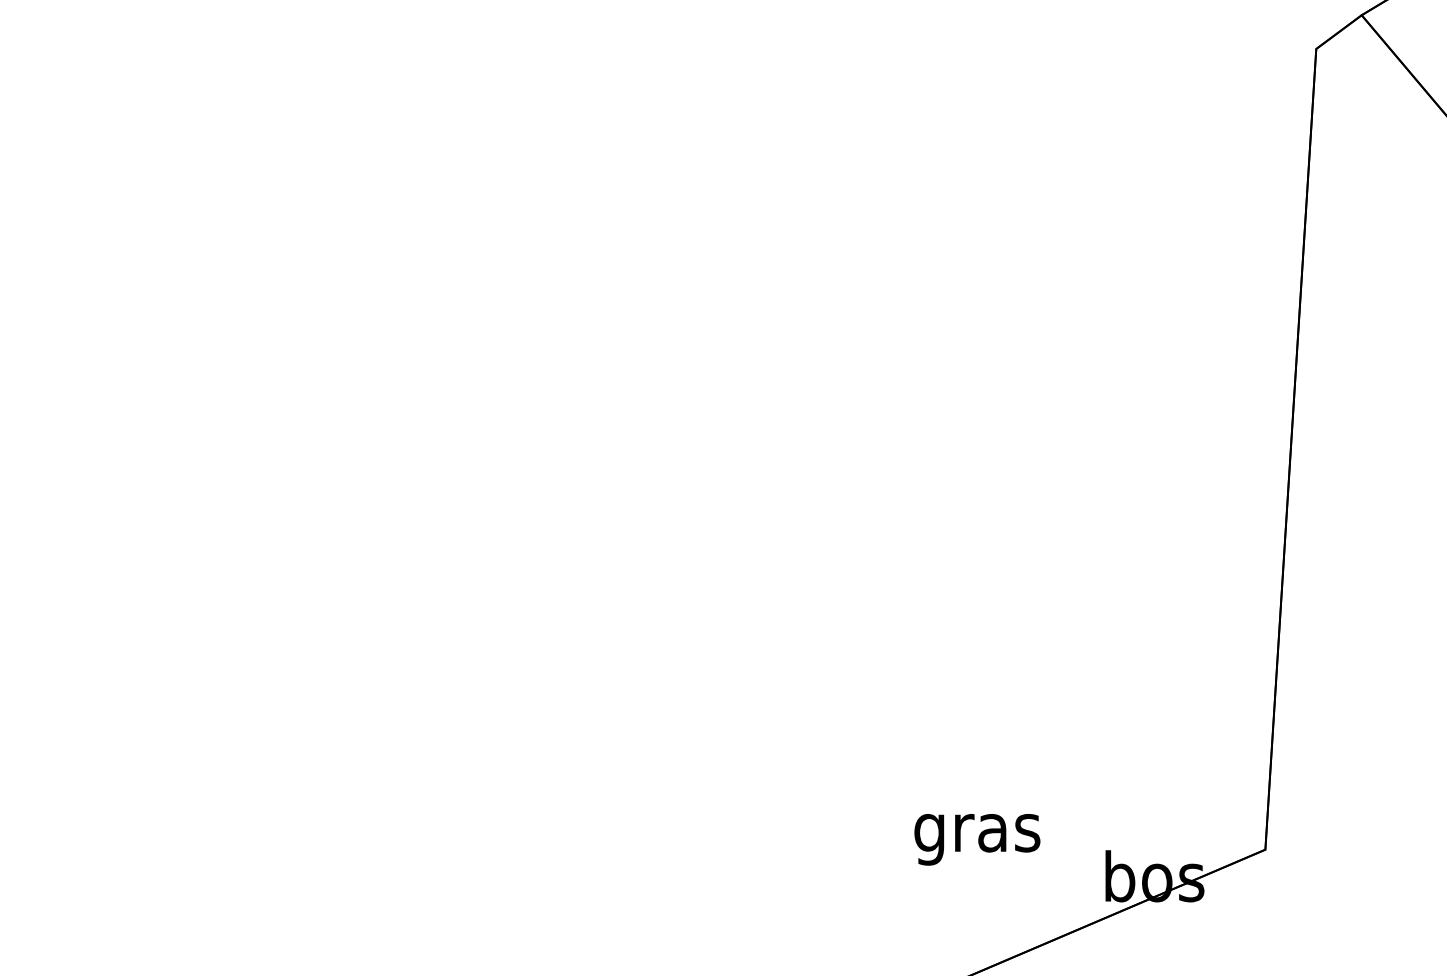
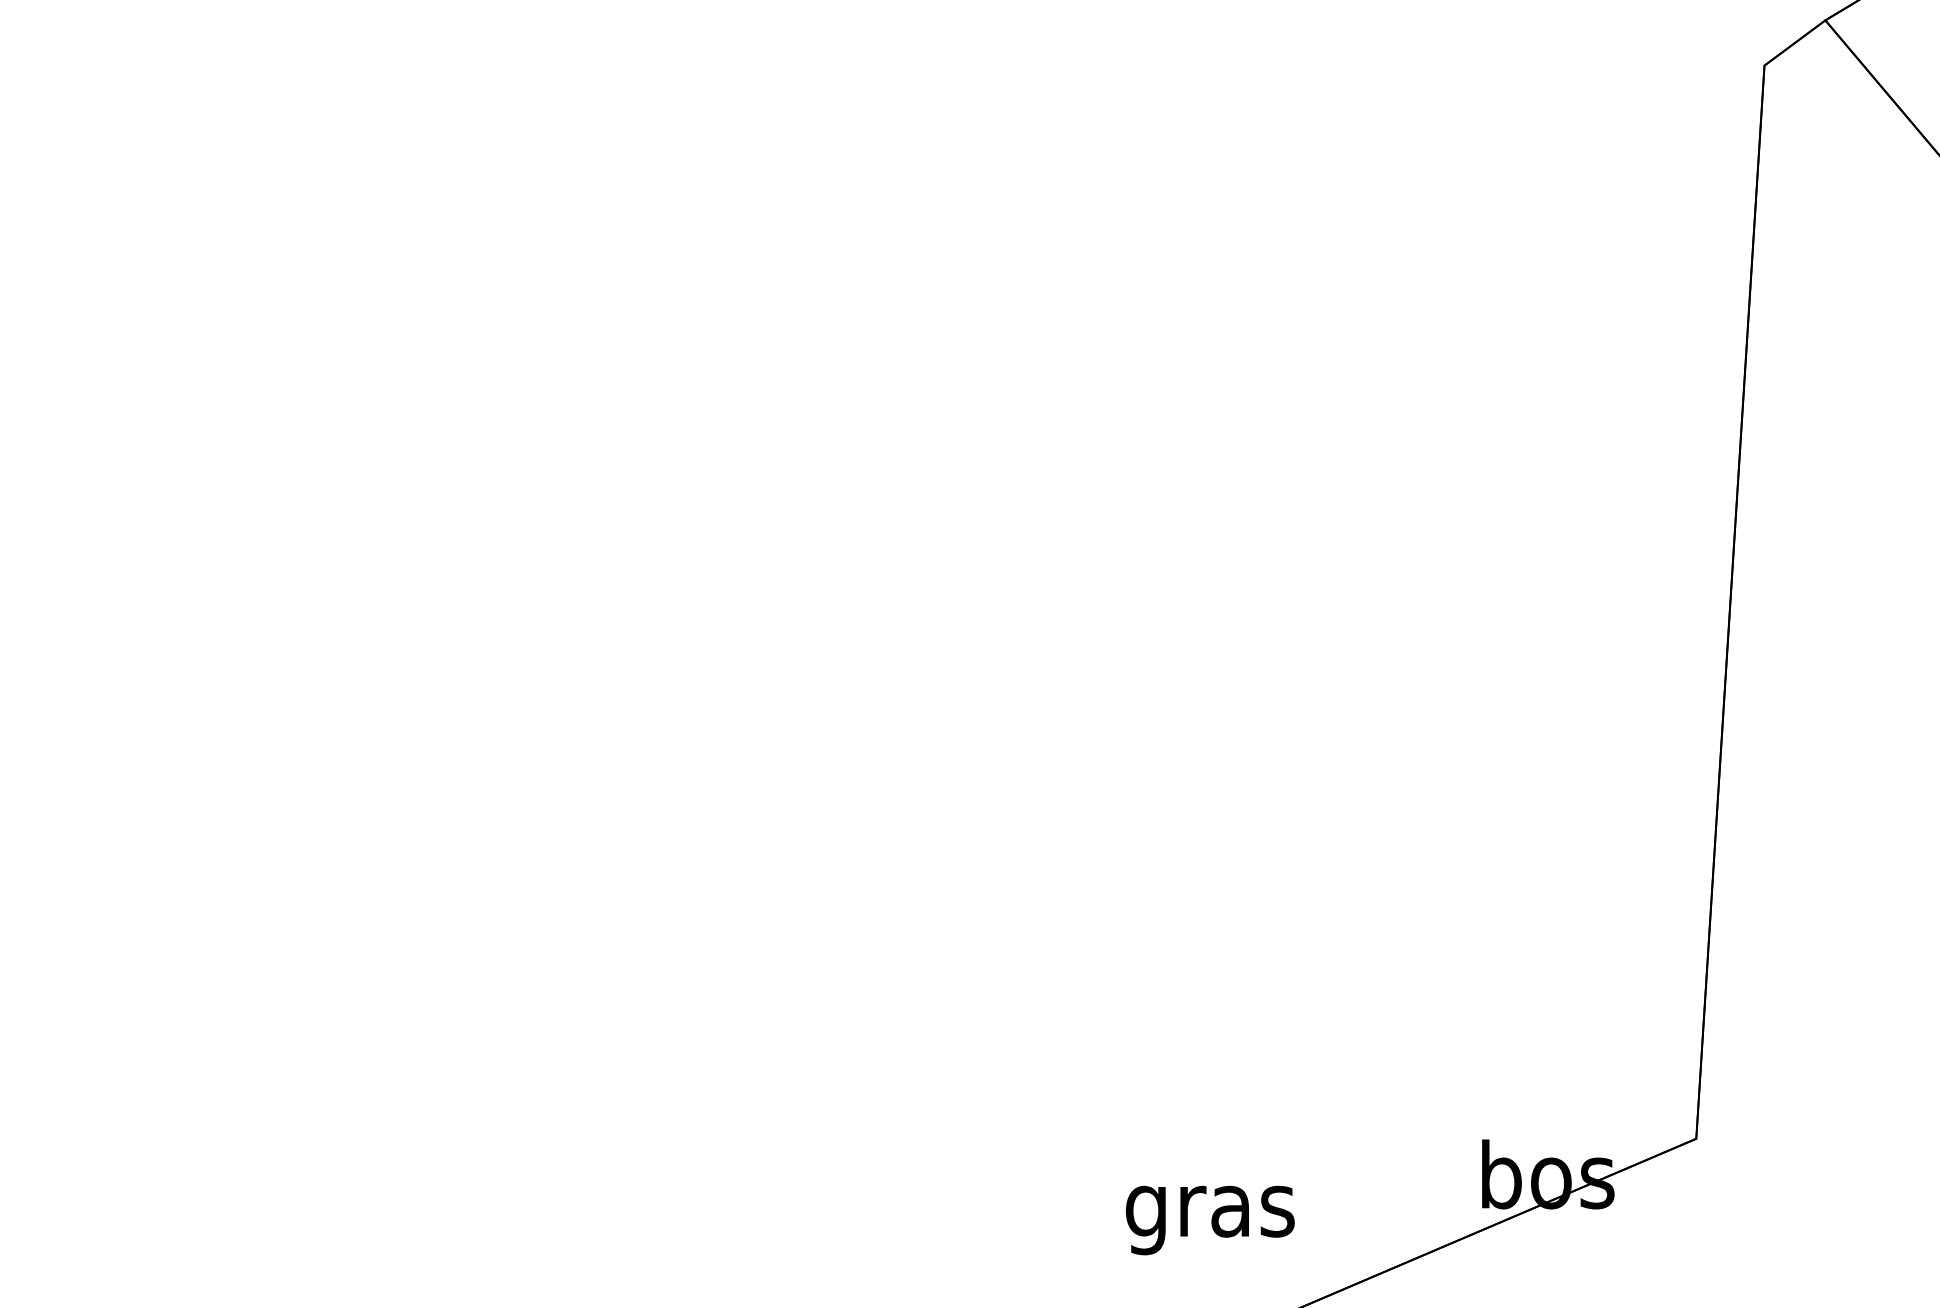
text: (977, 839) -> (1210, 1220), moved

